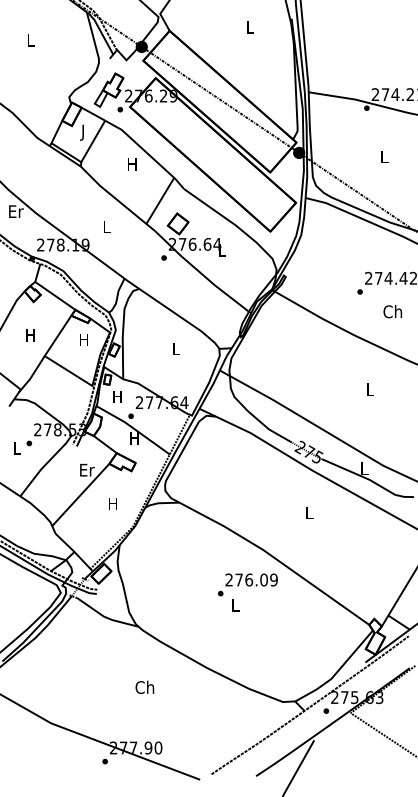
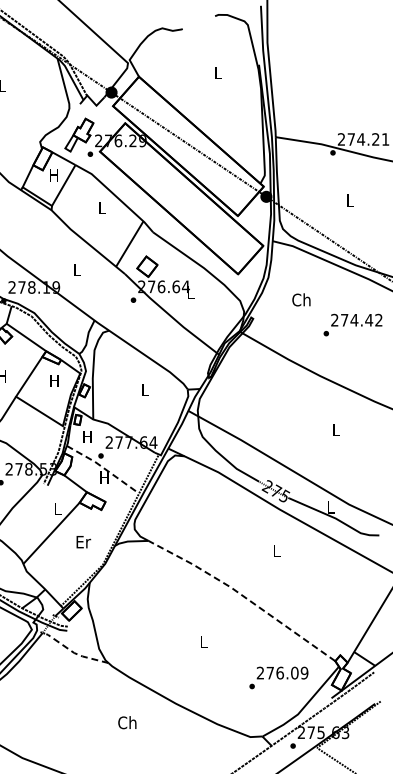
text: (83, 132) -> (54, 176), J -> H
text: (132, 164) -> (102, 208), H -> L
text: (392, 311) -> (301, 299), moved
line: (133, 428) -> (103, 467), solid -> dashed
text: (87, 469) -> (58, 508), Er -> L
text: (113, 503) -> (83, 541), H -> Er
line: (275, 558) -> (243, 595), solid -> dashed
text: (247, 584) -> (278, 677), moved
line: (105, 617) -> (75, 653), solid -> dashed
text: (144, 686) -> (126, 721), moved

